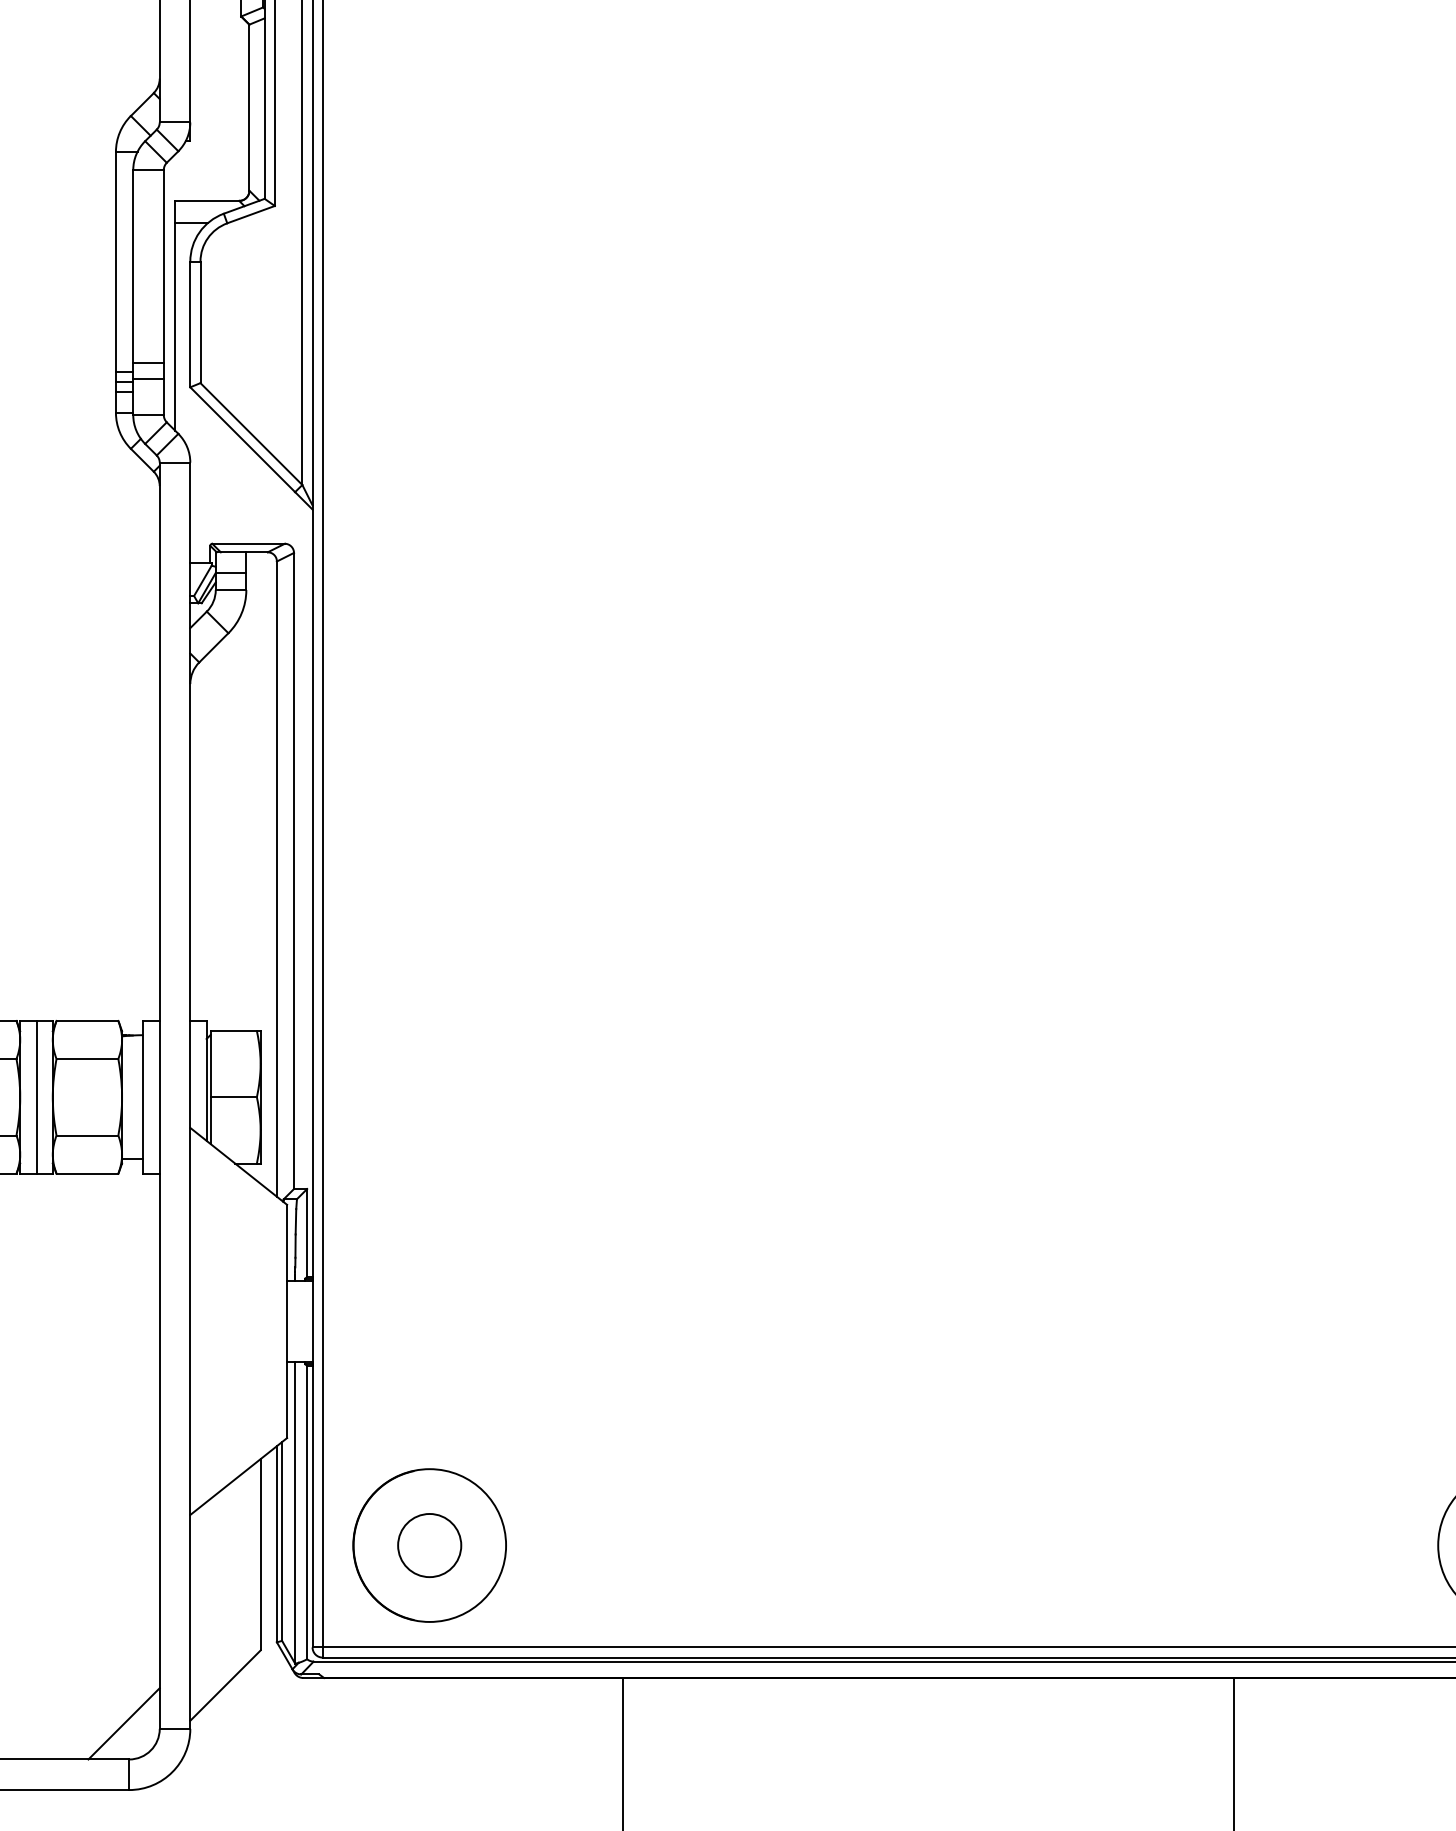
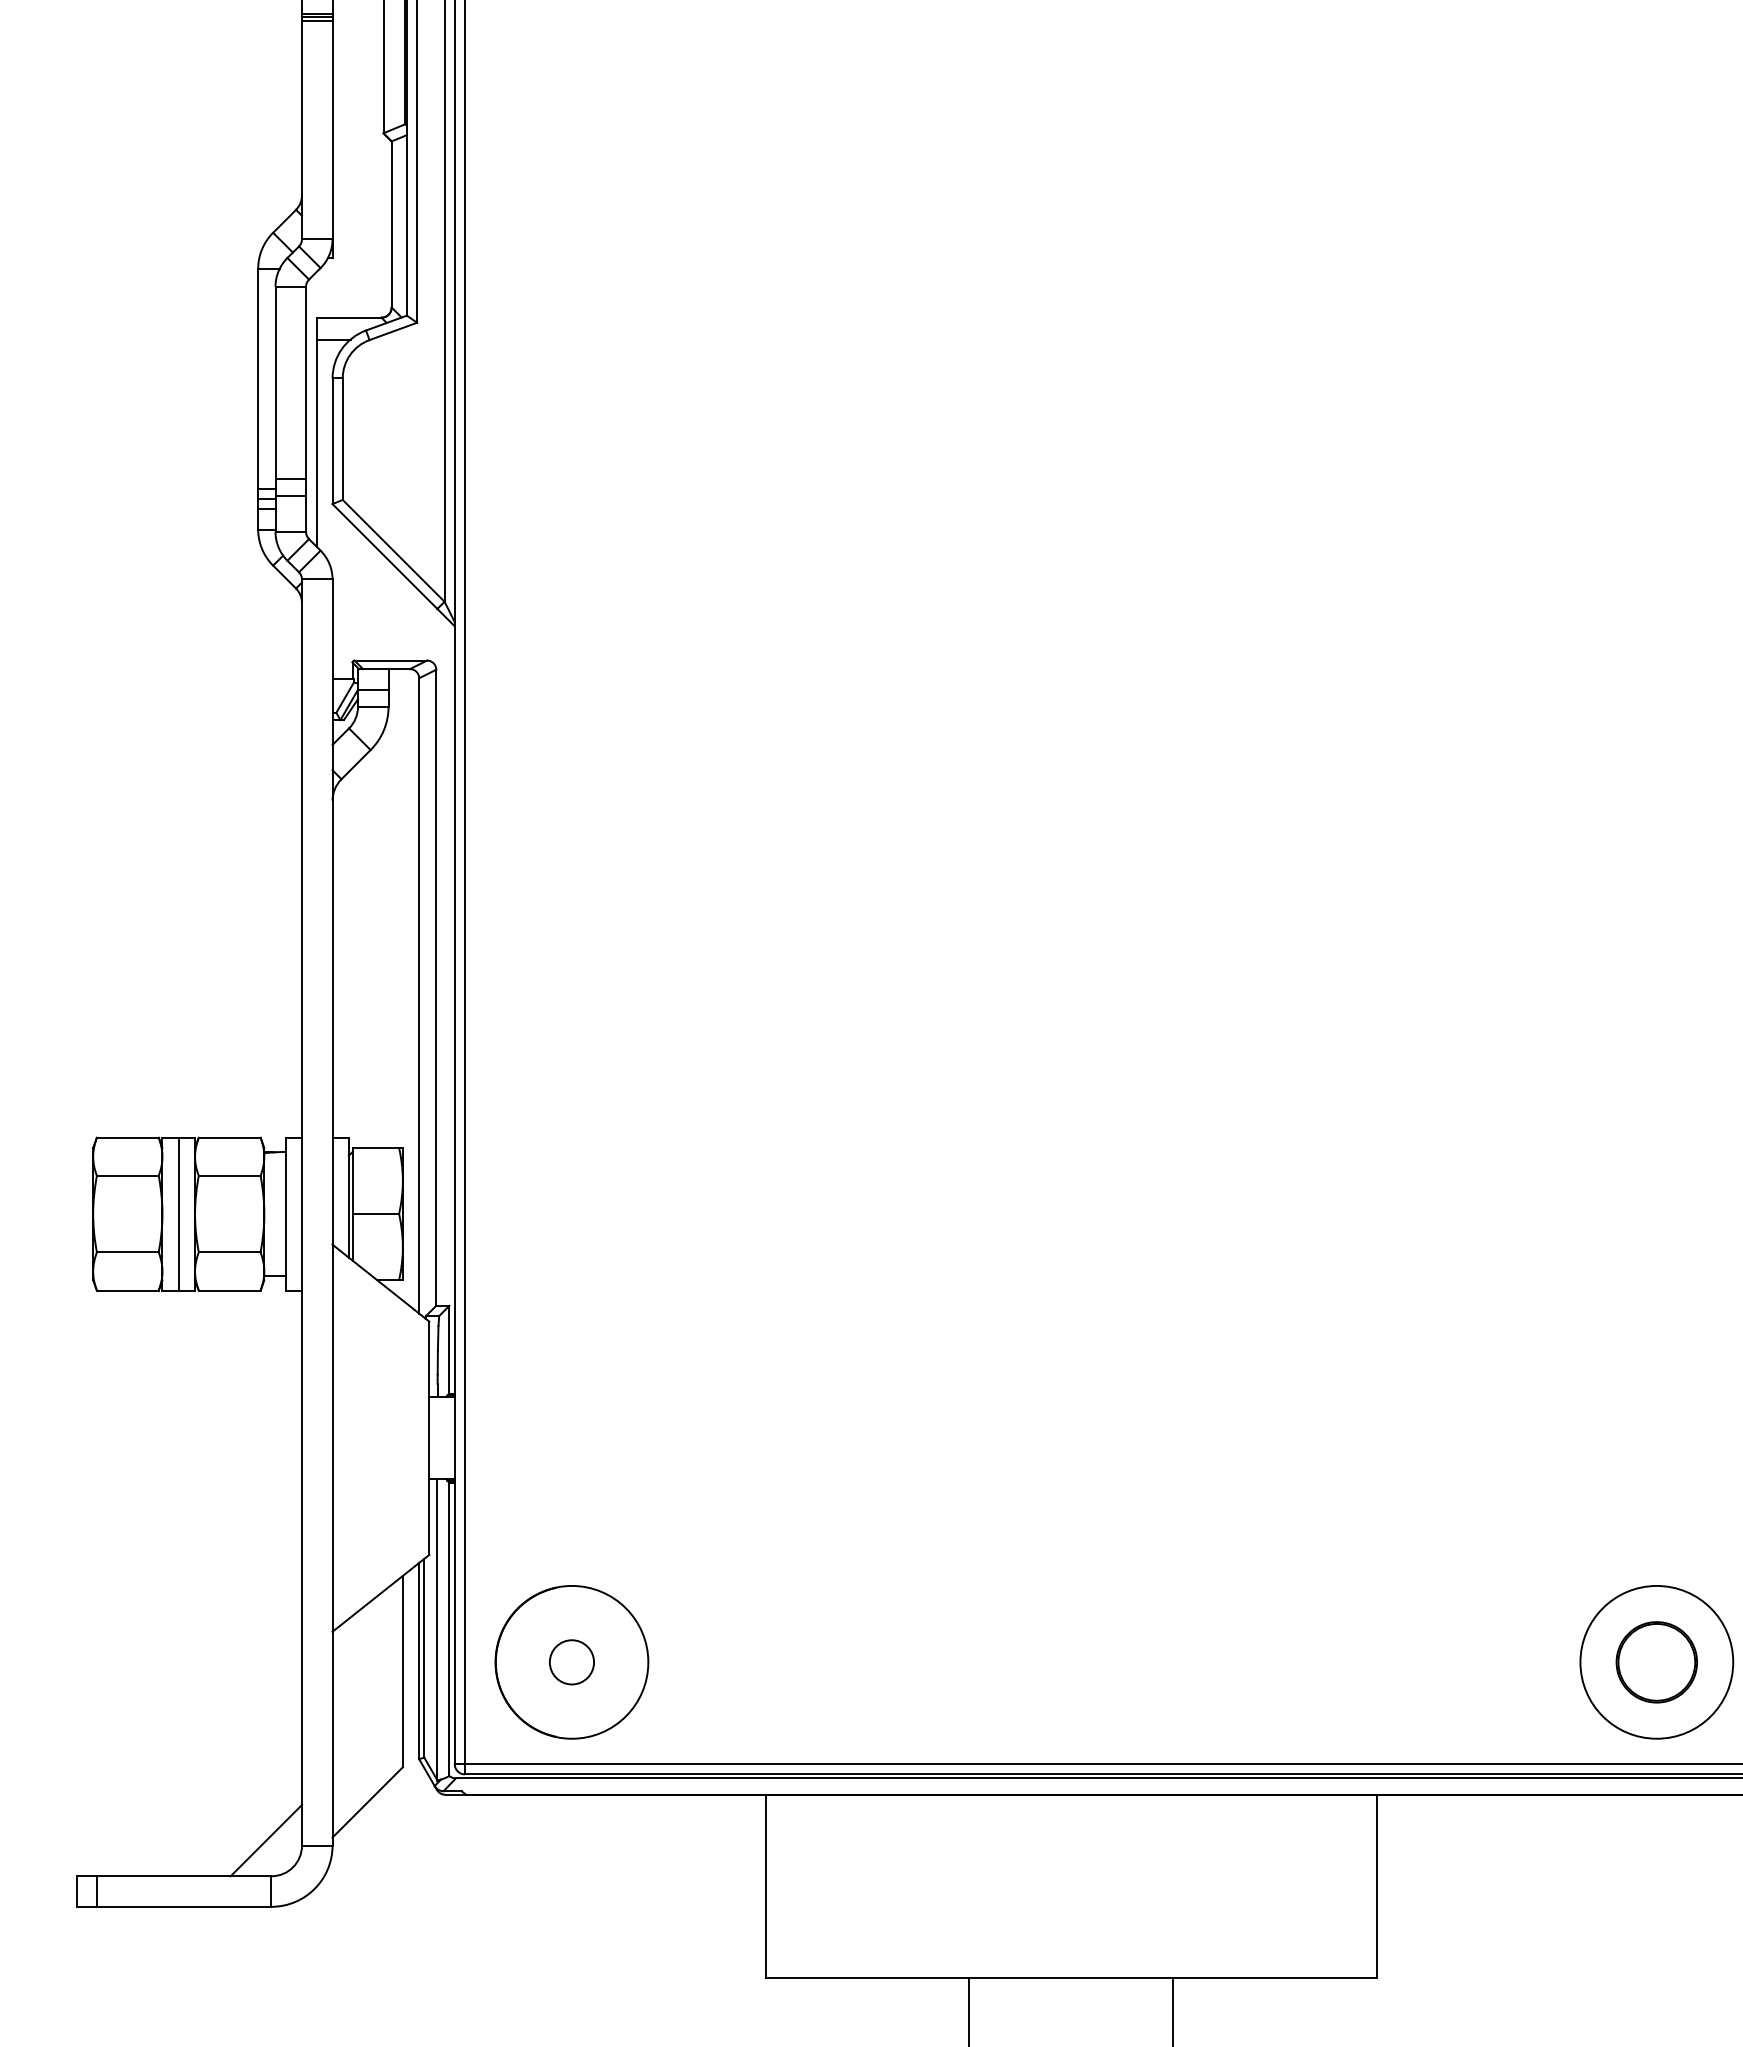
circle: (429, 1544) -> (571, 1661), size x0.7

